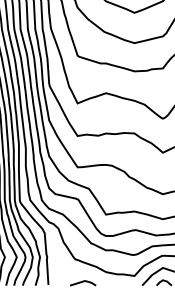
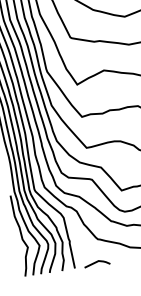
line: (83, 282) -> (97, 262), moved

